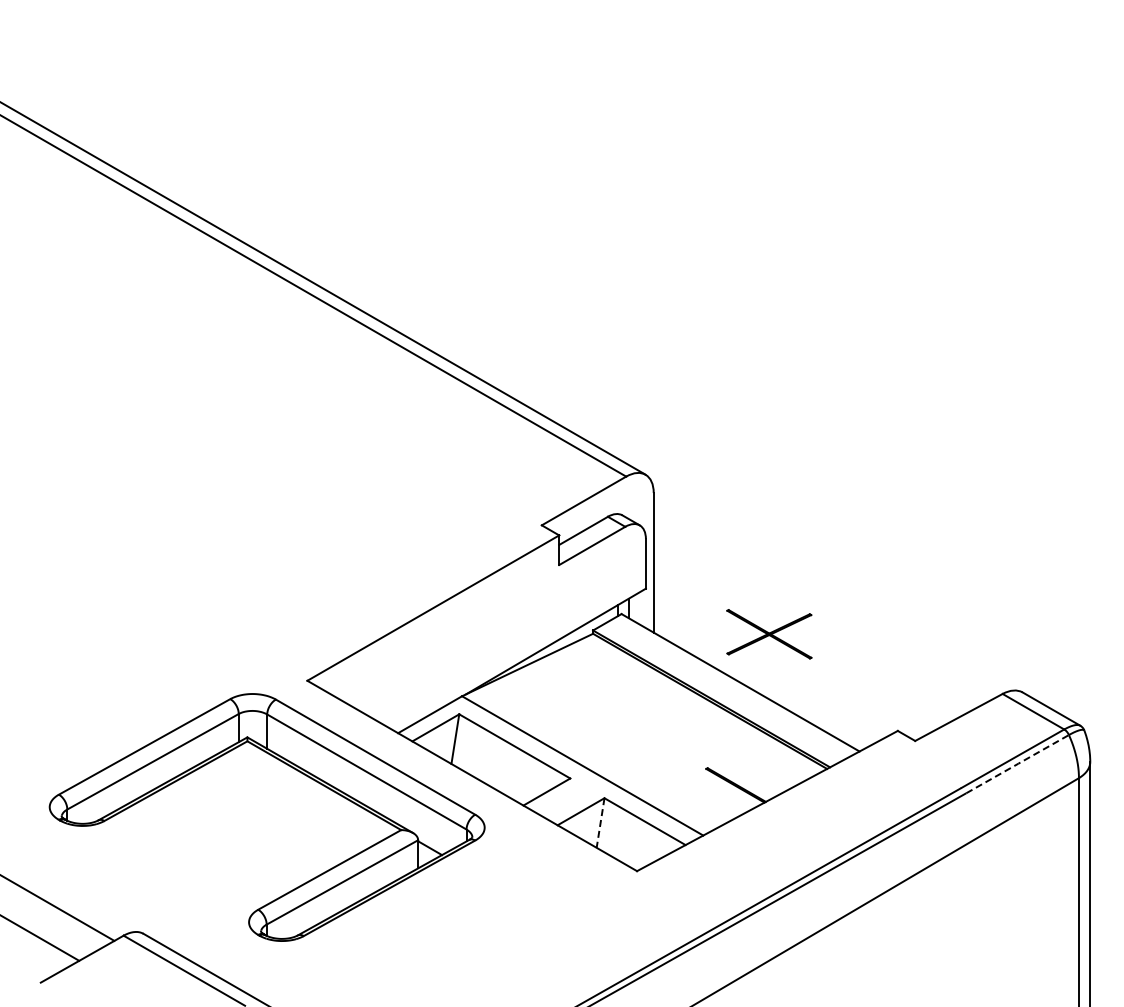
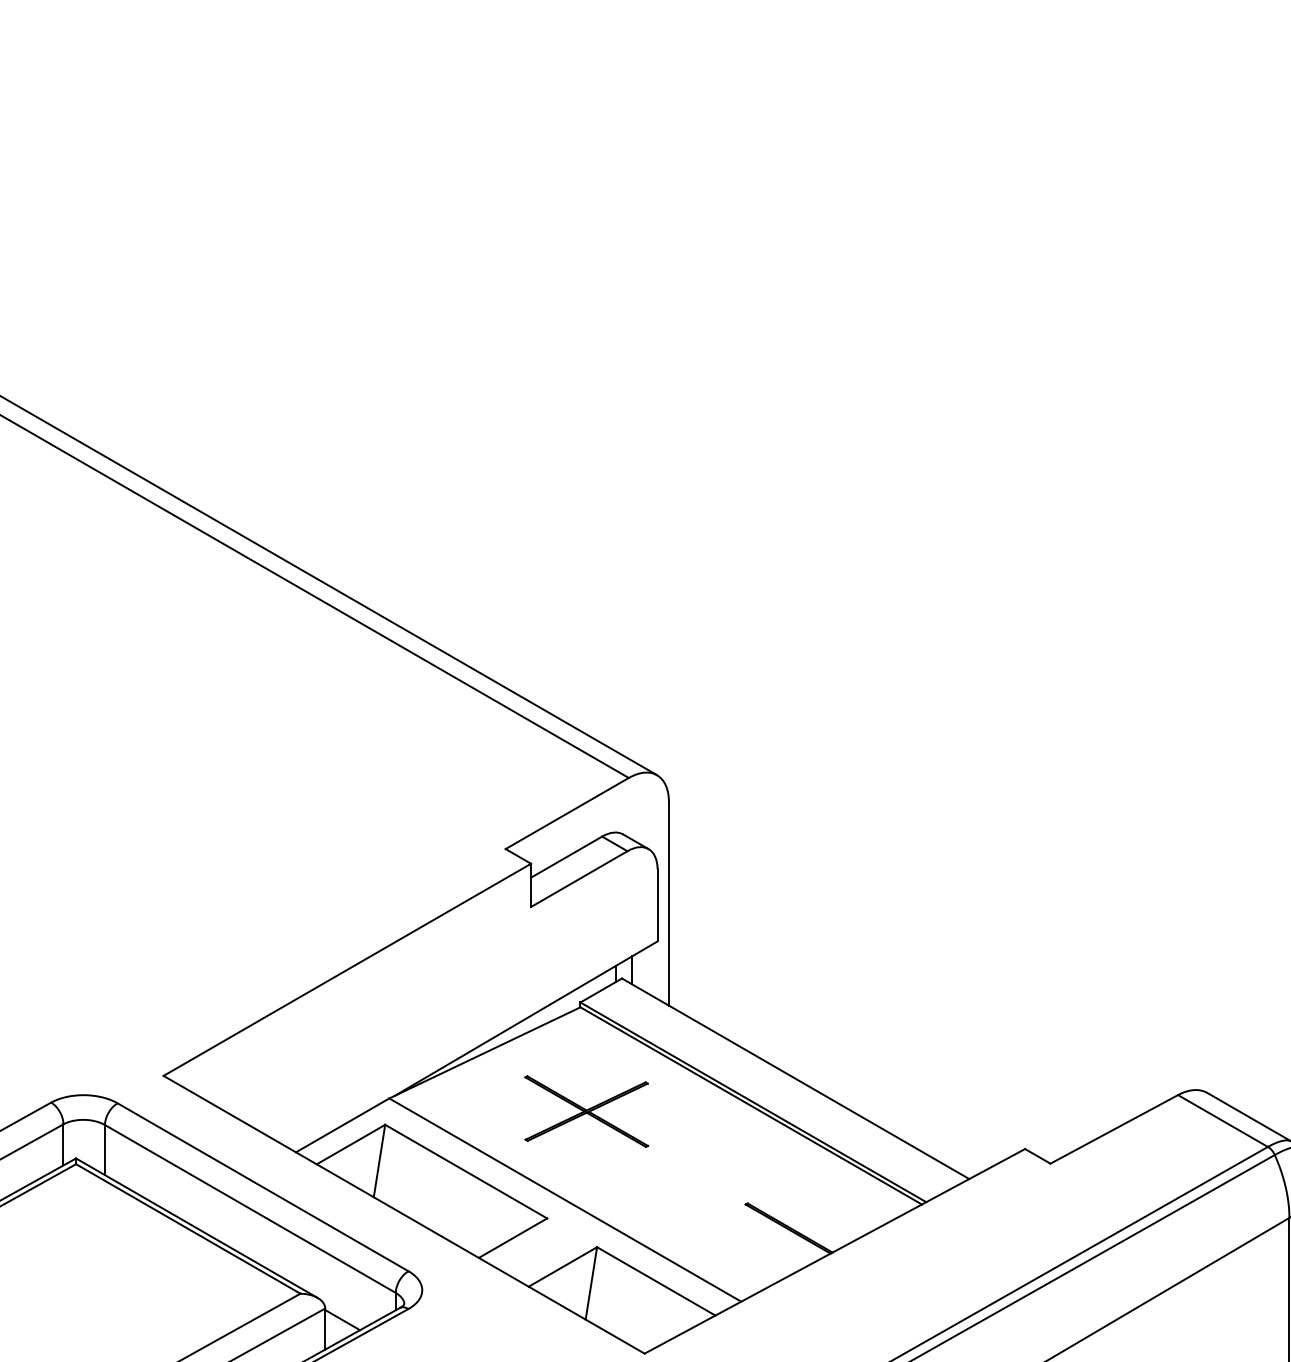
part: (769, 634) -> (586, 1111), moved
line: (1018, 763) -> (1201, 1196), dashed -> solid
line: (600, 823) -> (591, 1284), dashed -> solid

